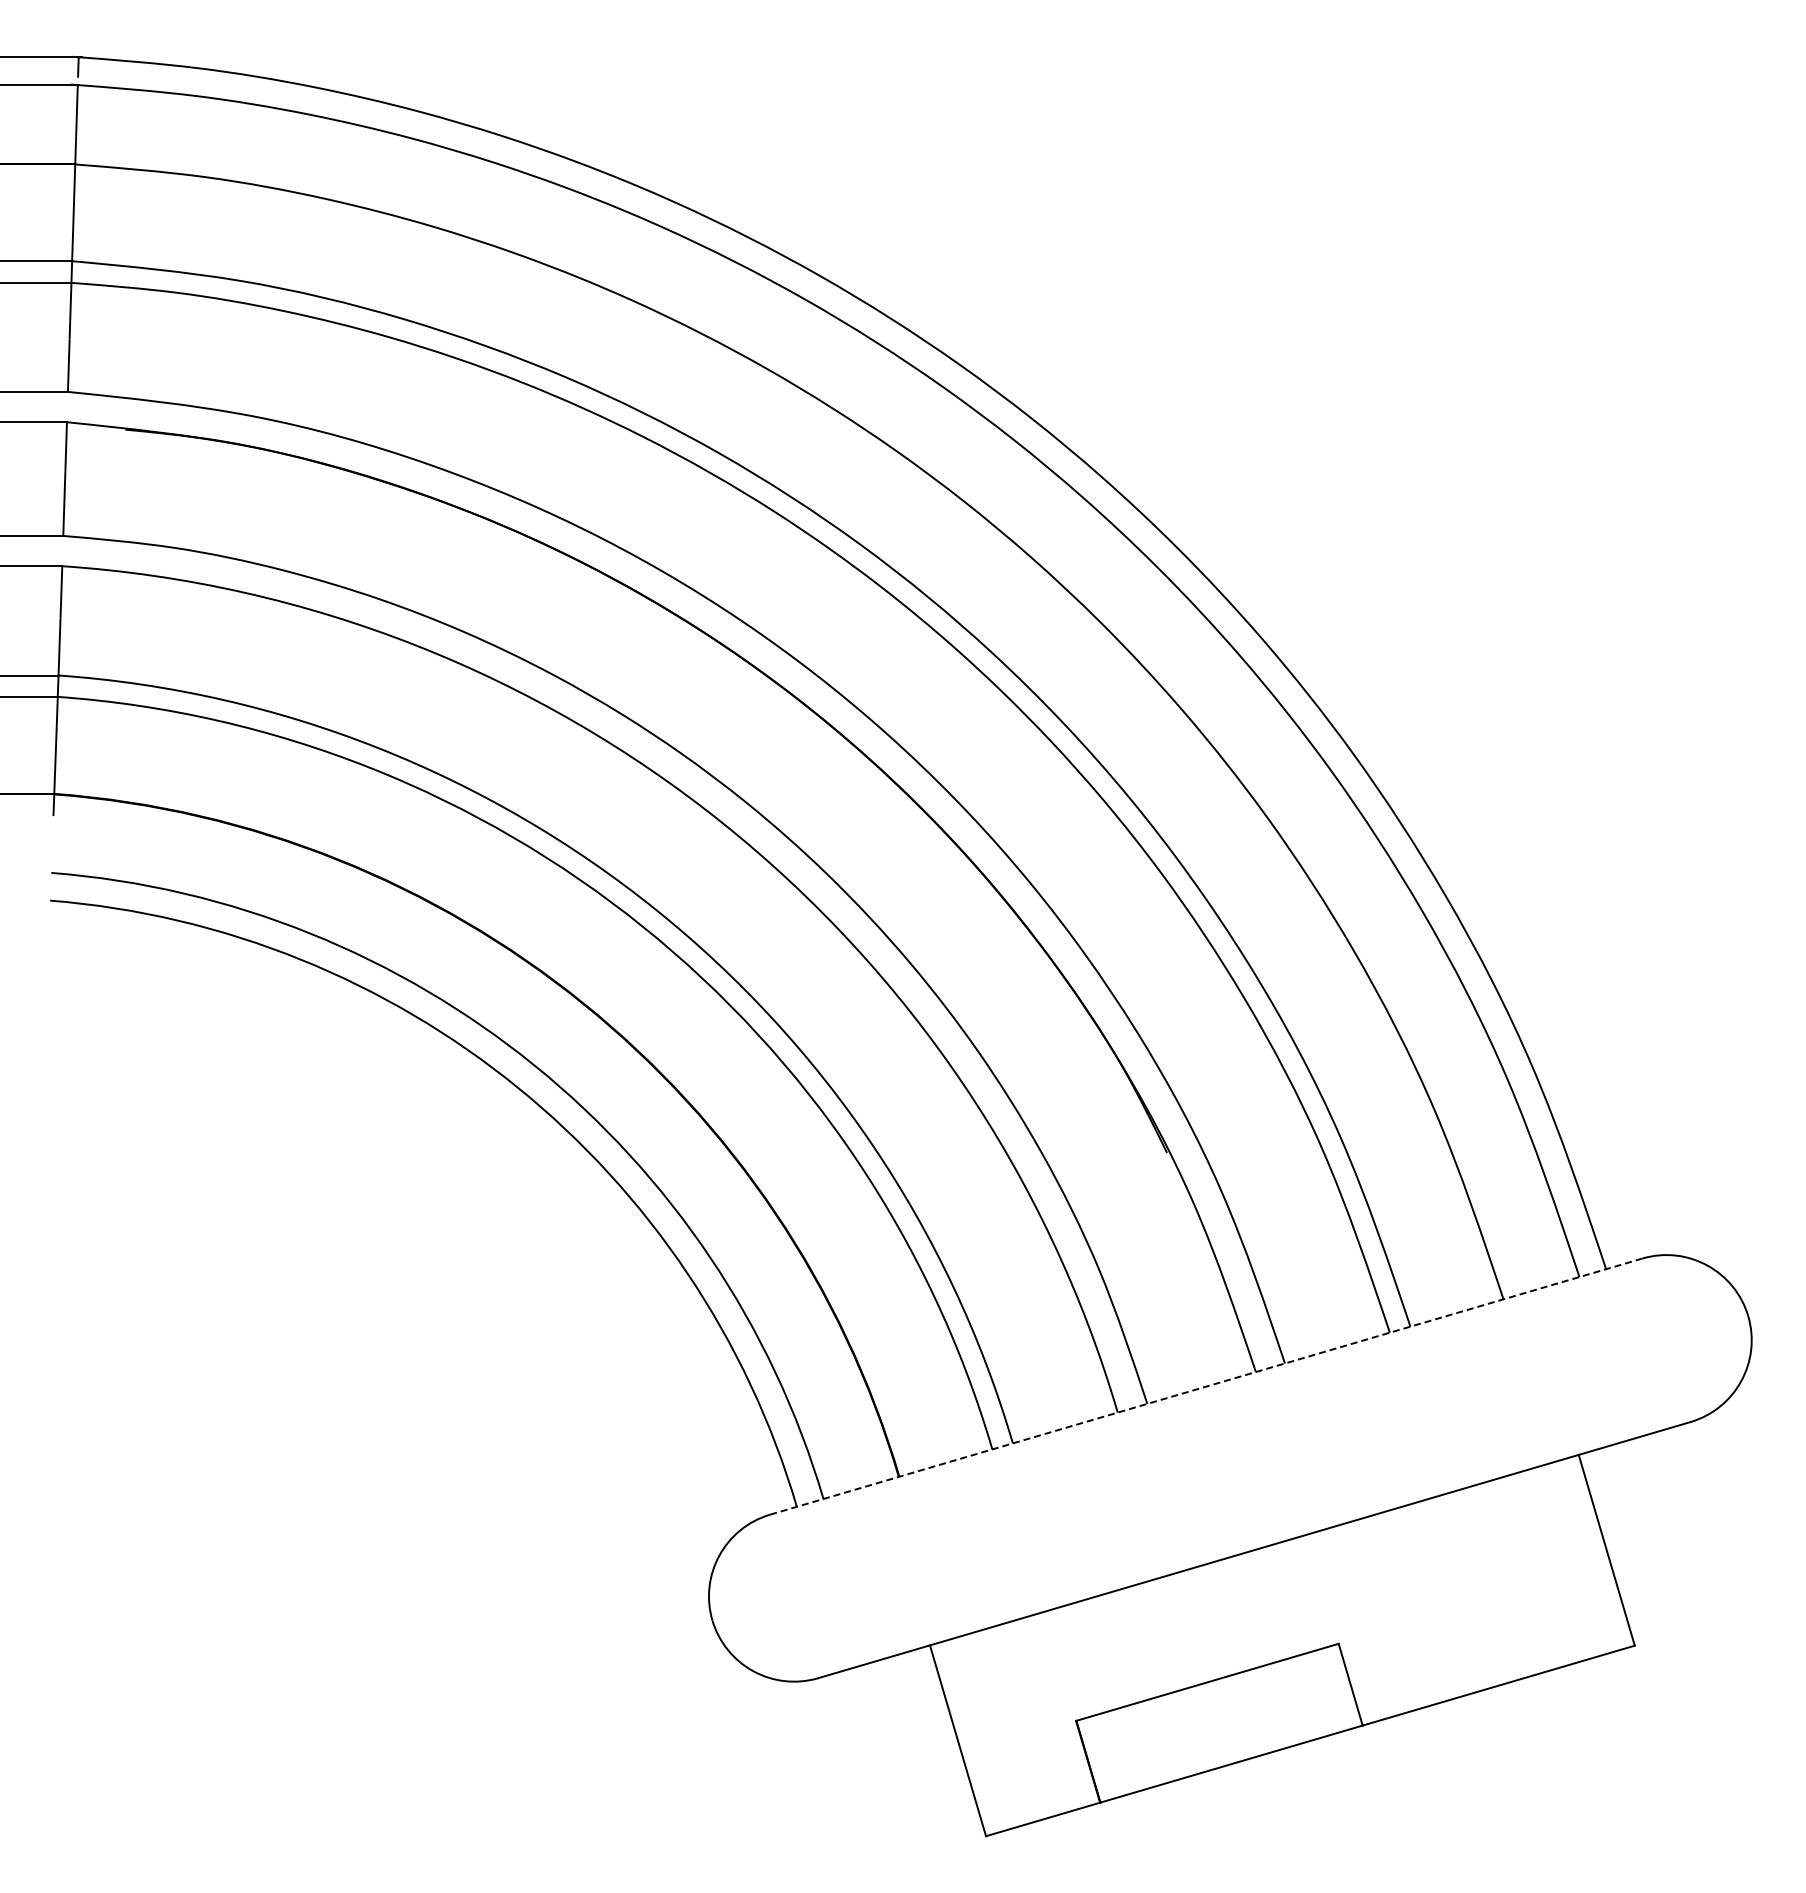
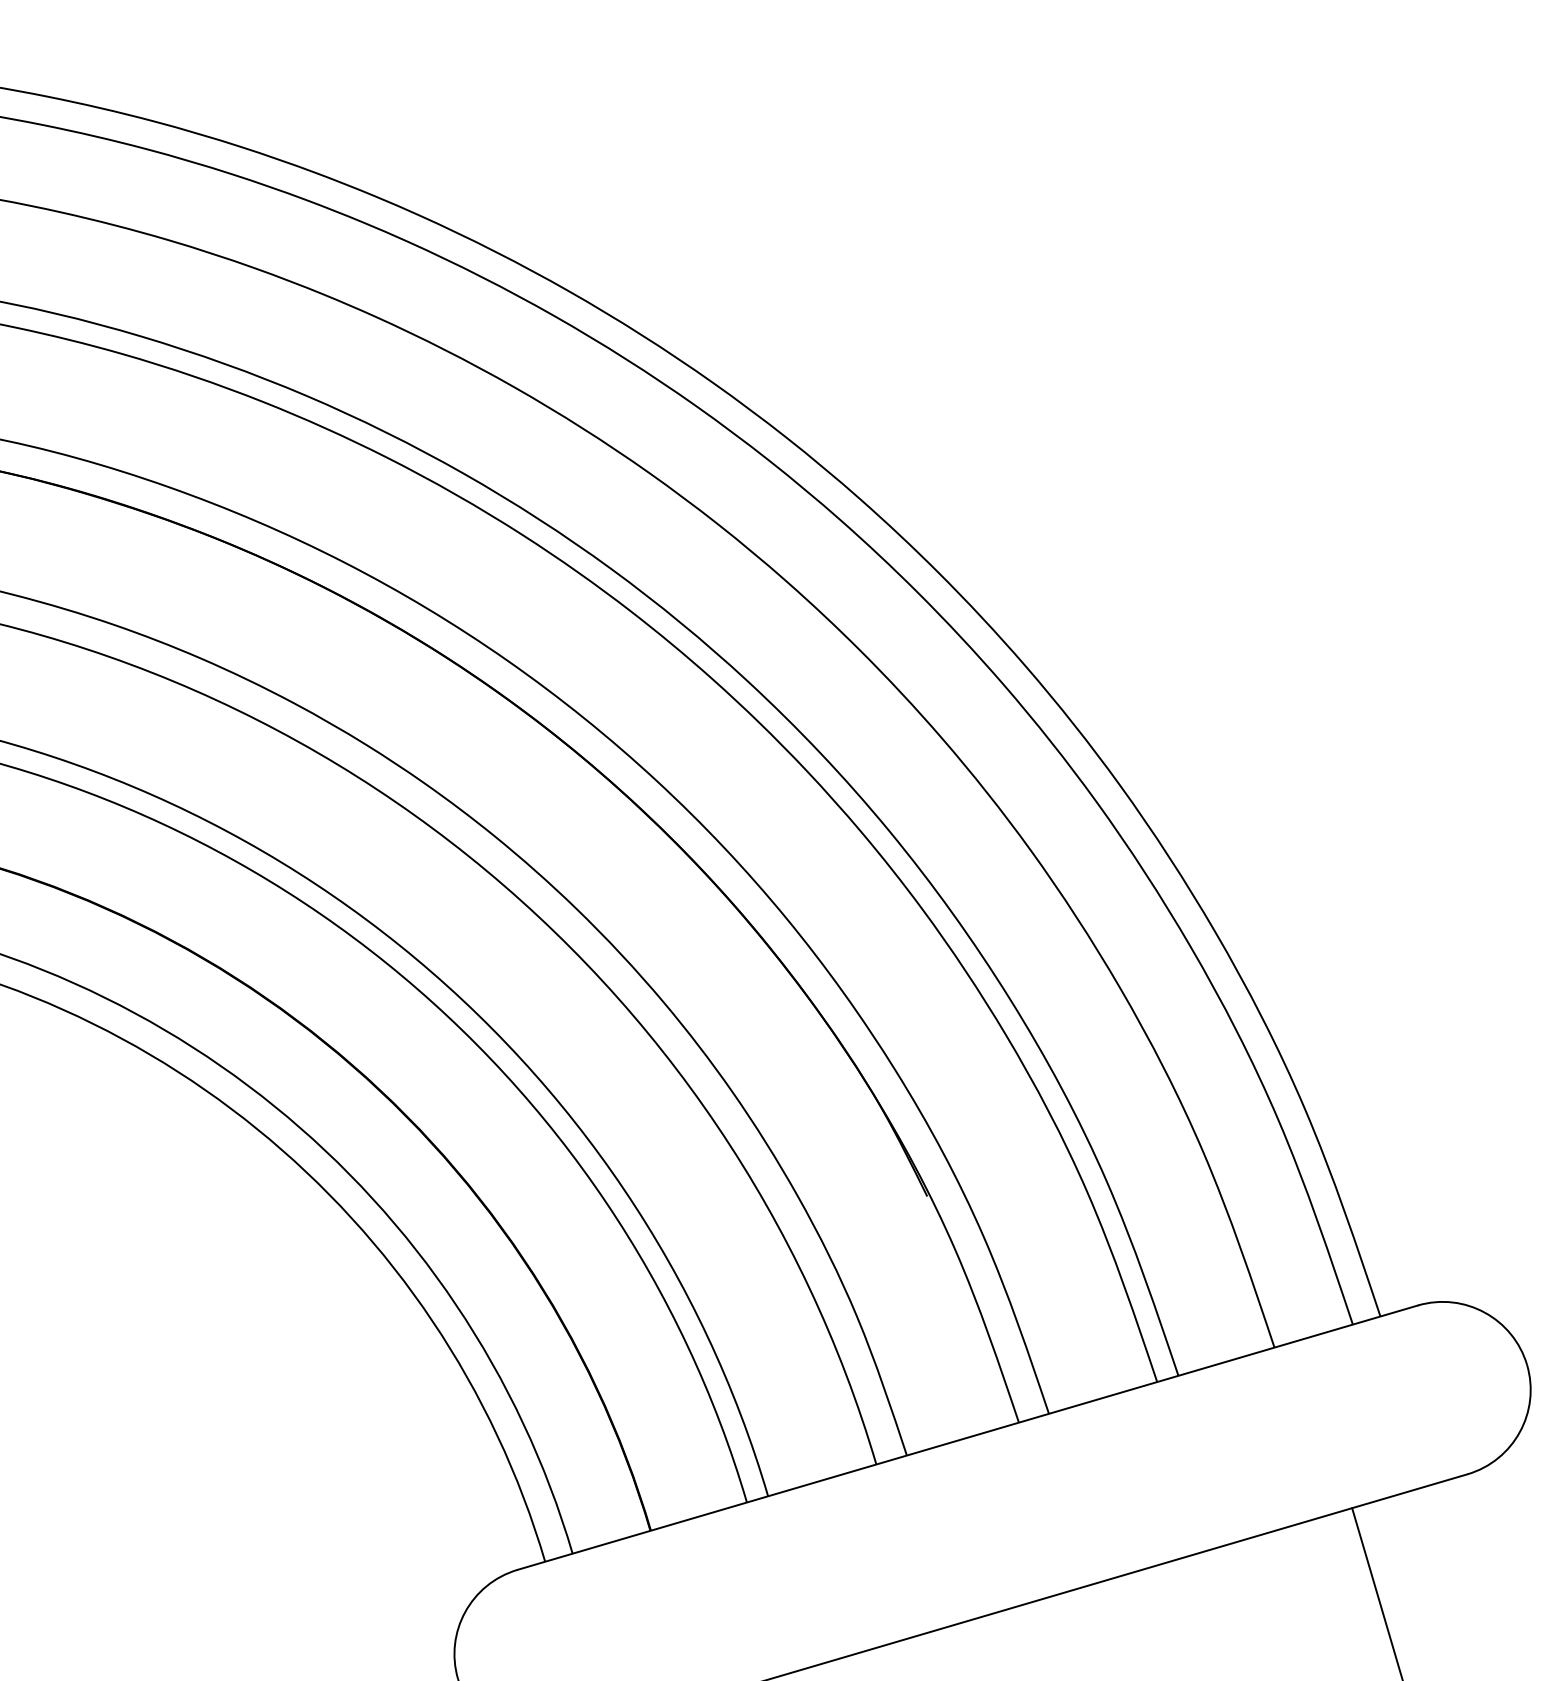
line: (1206, 1386) -> (967, 1437), dashed -> solid

